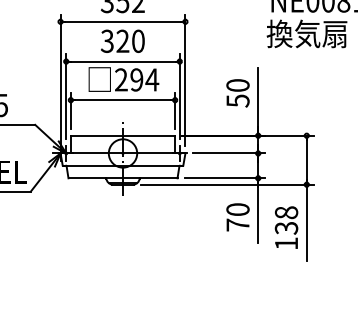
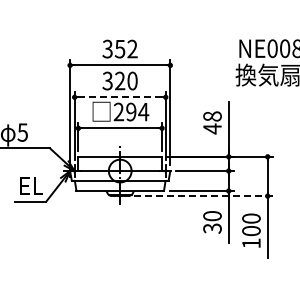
line: (122, 61) -> (119, 97), solid -> dashed
text: (237, 92) -> (212, 122), 50 -> 48
line: (228, 185) -> (204, 196), solid -> dashed
text: (286, 220) -> (251, 224), 138 -> 100
text: (237, 225) -> (212, 228), 70 -> 30

